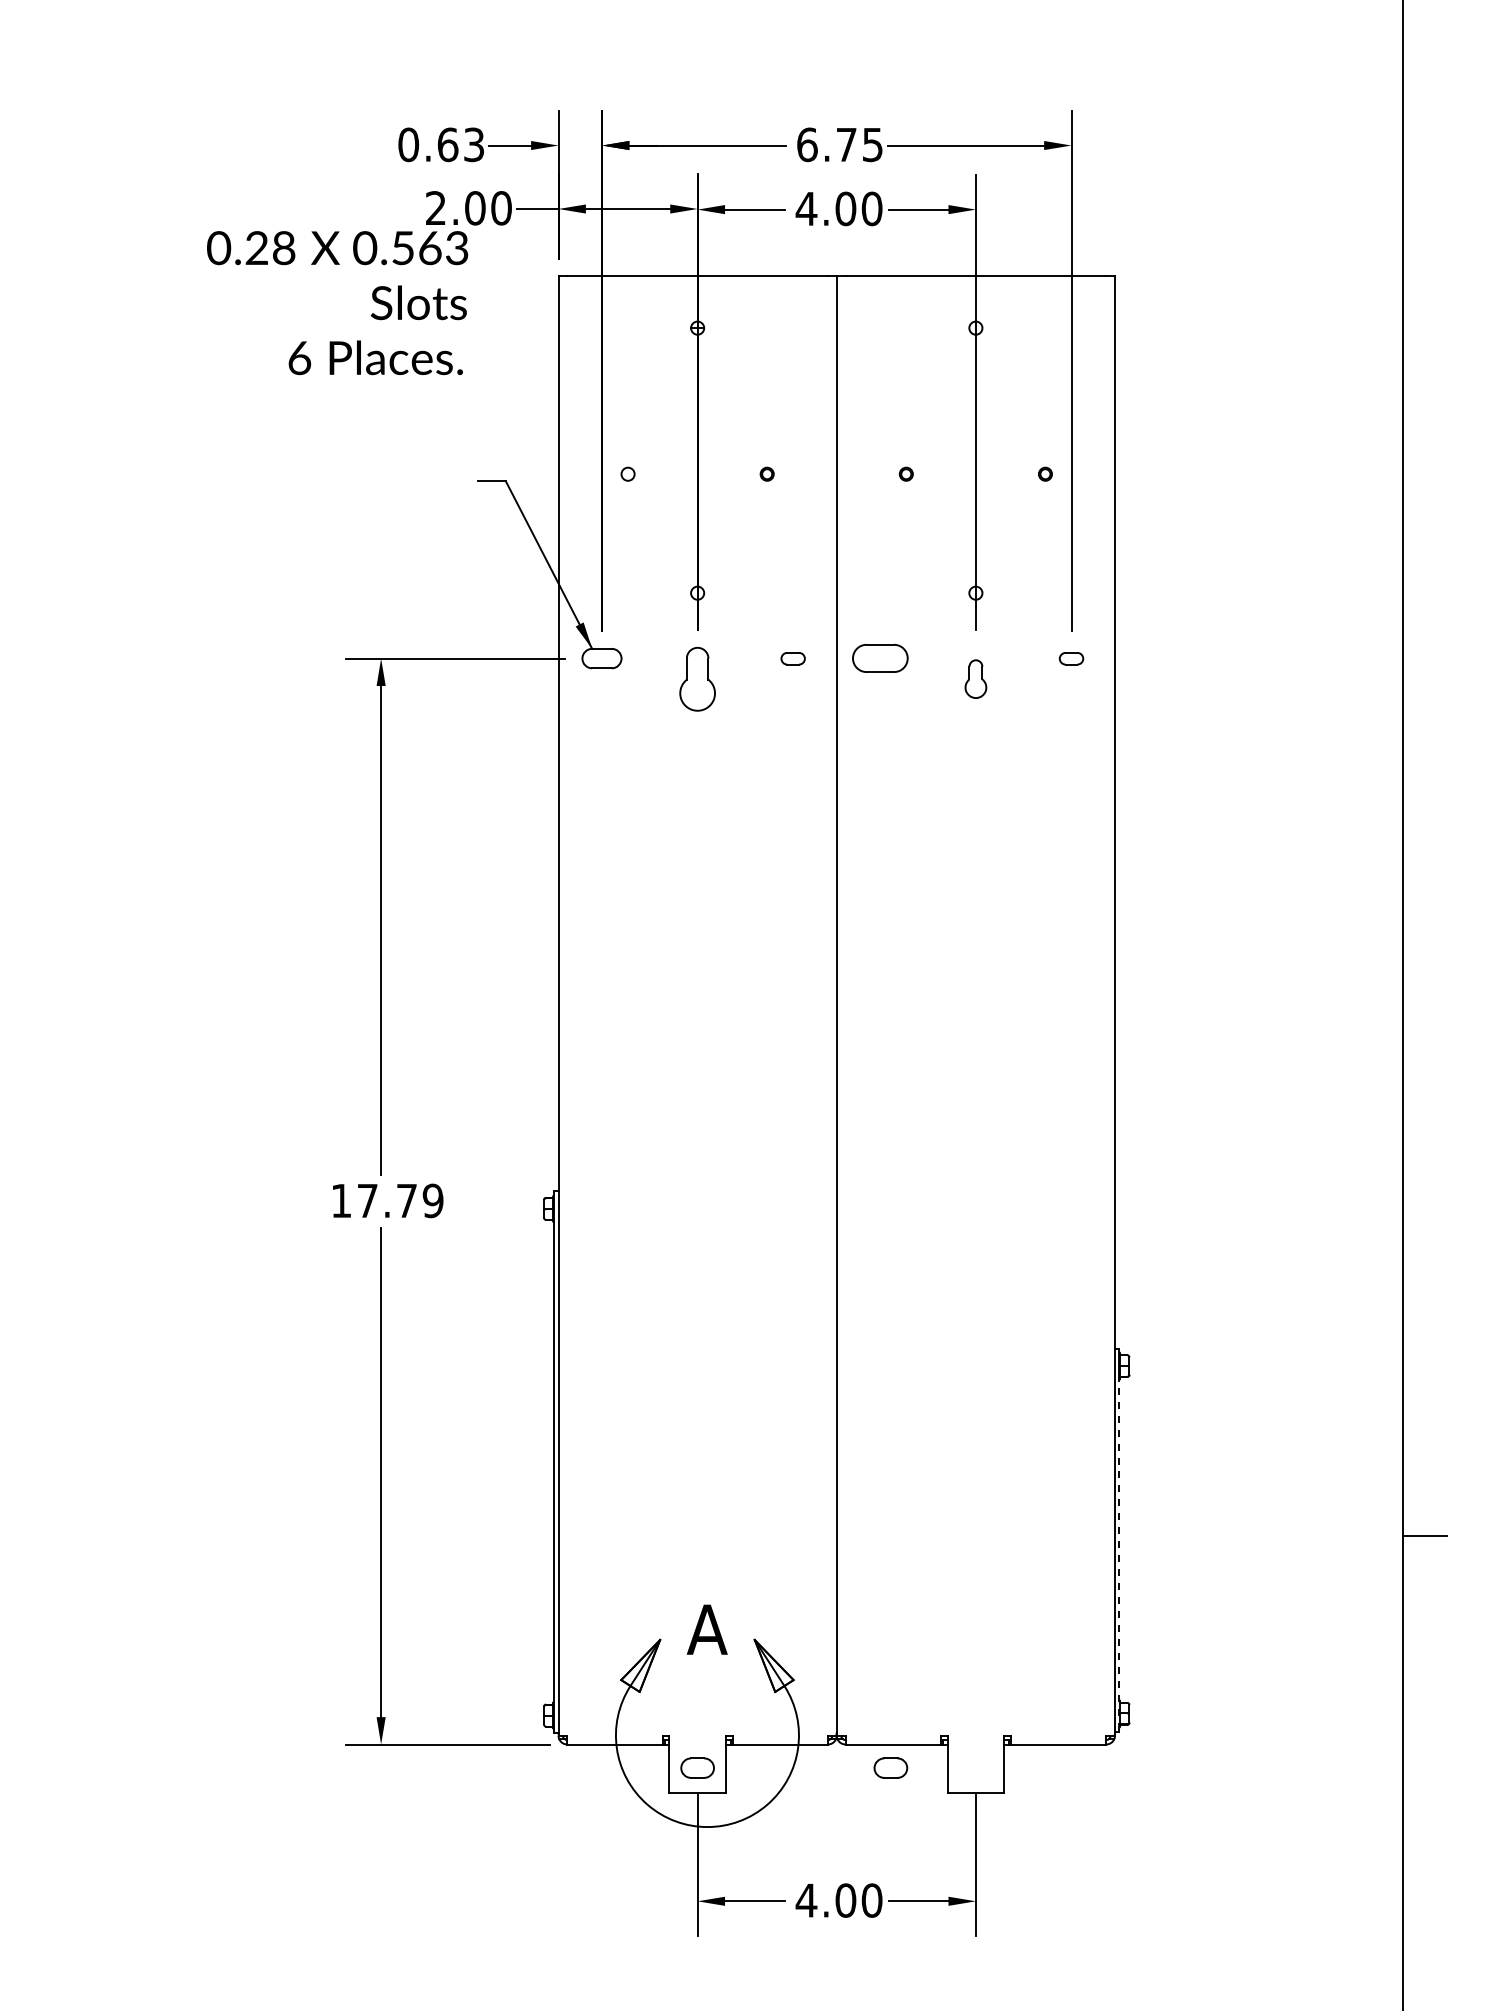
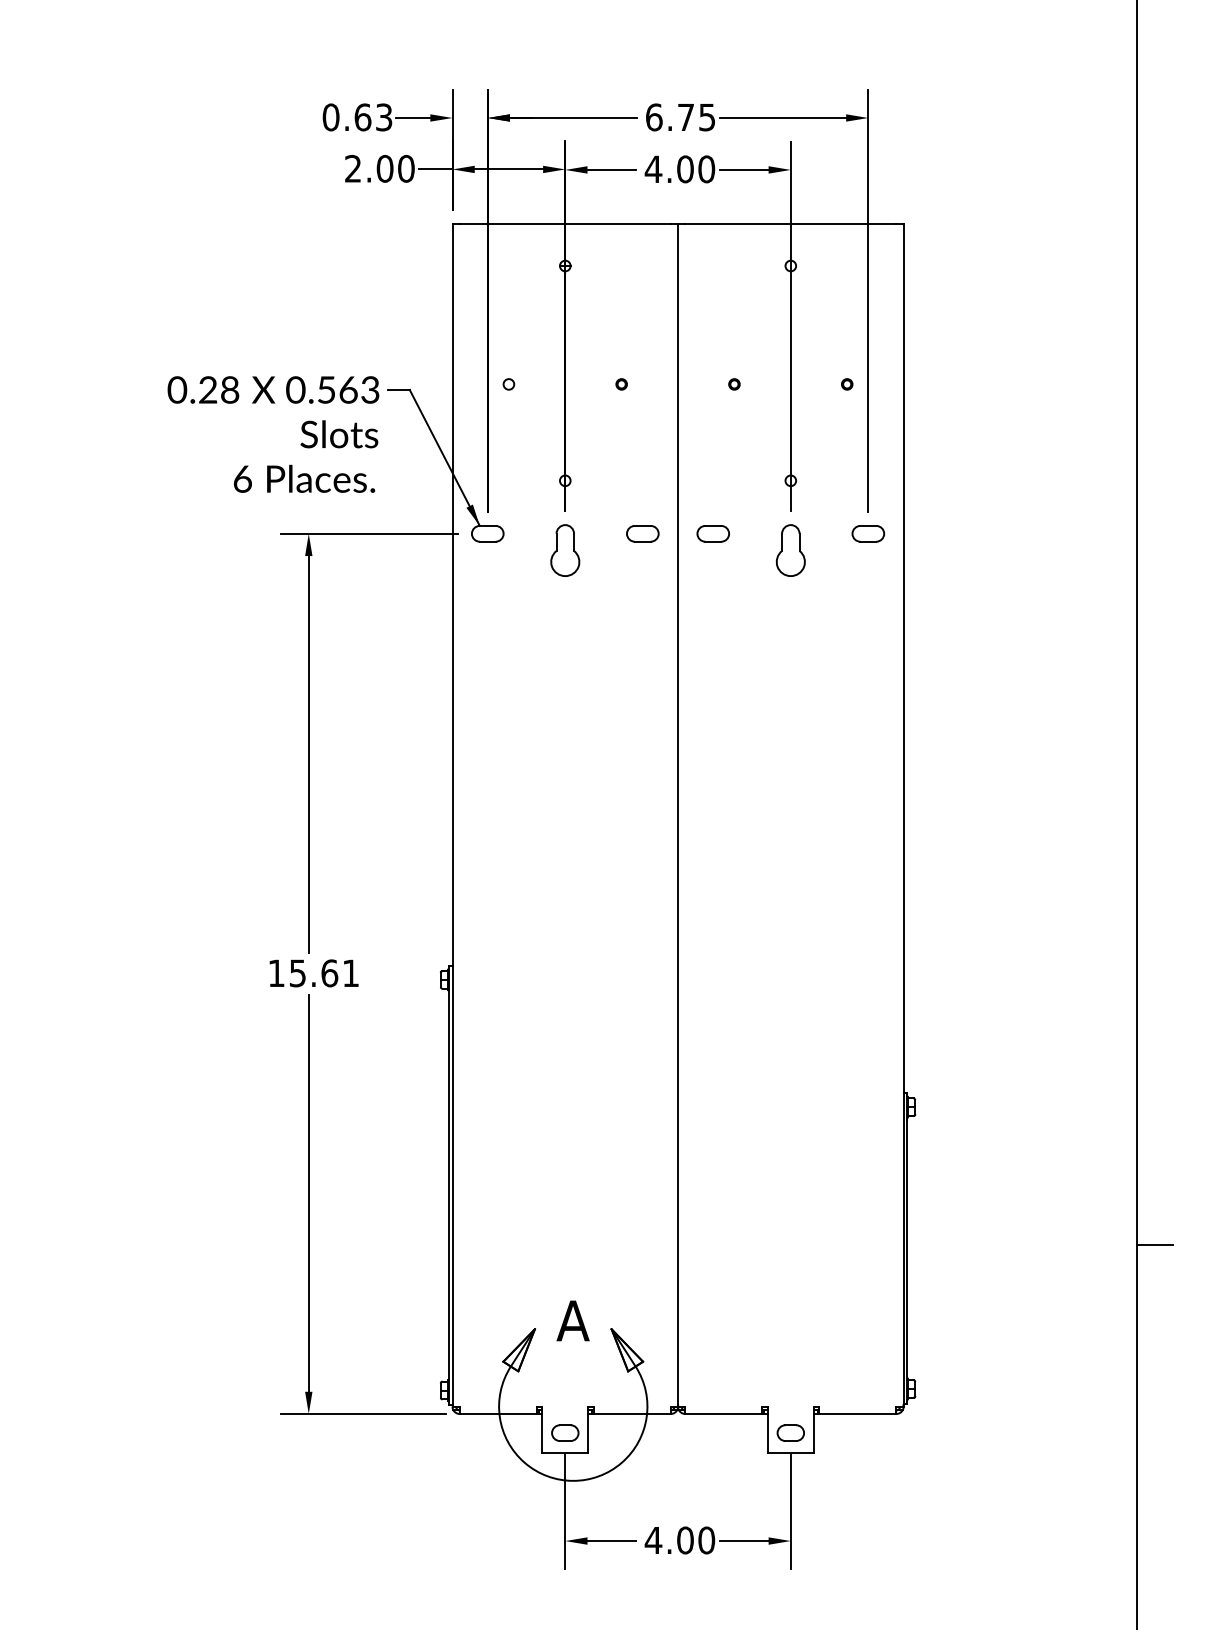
text: (337, 303) -> (273, 434), moved
part: (792, 658) -> (642, 533), size x1.67
part: (879, 658) -> (712, 533), size x0.71
part: (1071, 658) -> (868, 533), size x1.67
part: (975, 678) -> (790, 549), size x1.67
text: (400, 1200) -> (324, 973), 17.79 -> 15.61
line: (1119, 1555) -> (907, 1260), dashed -> solid
part: (890, 1767) -> (790, 1432), moved

